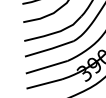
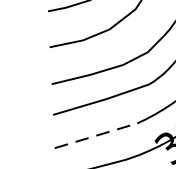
line: (46, 67) -> (95, 136), solid -> dashed

